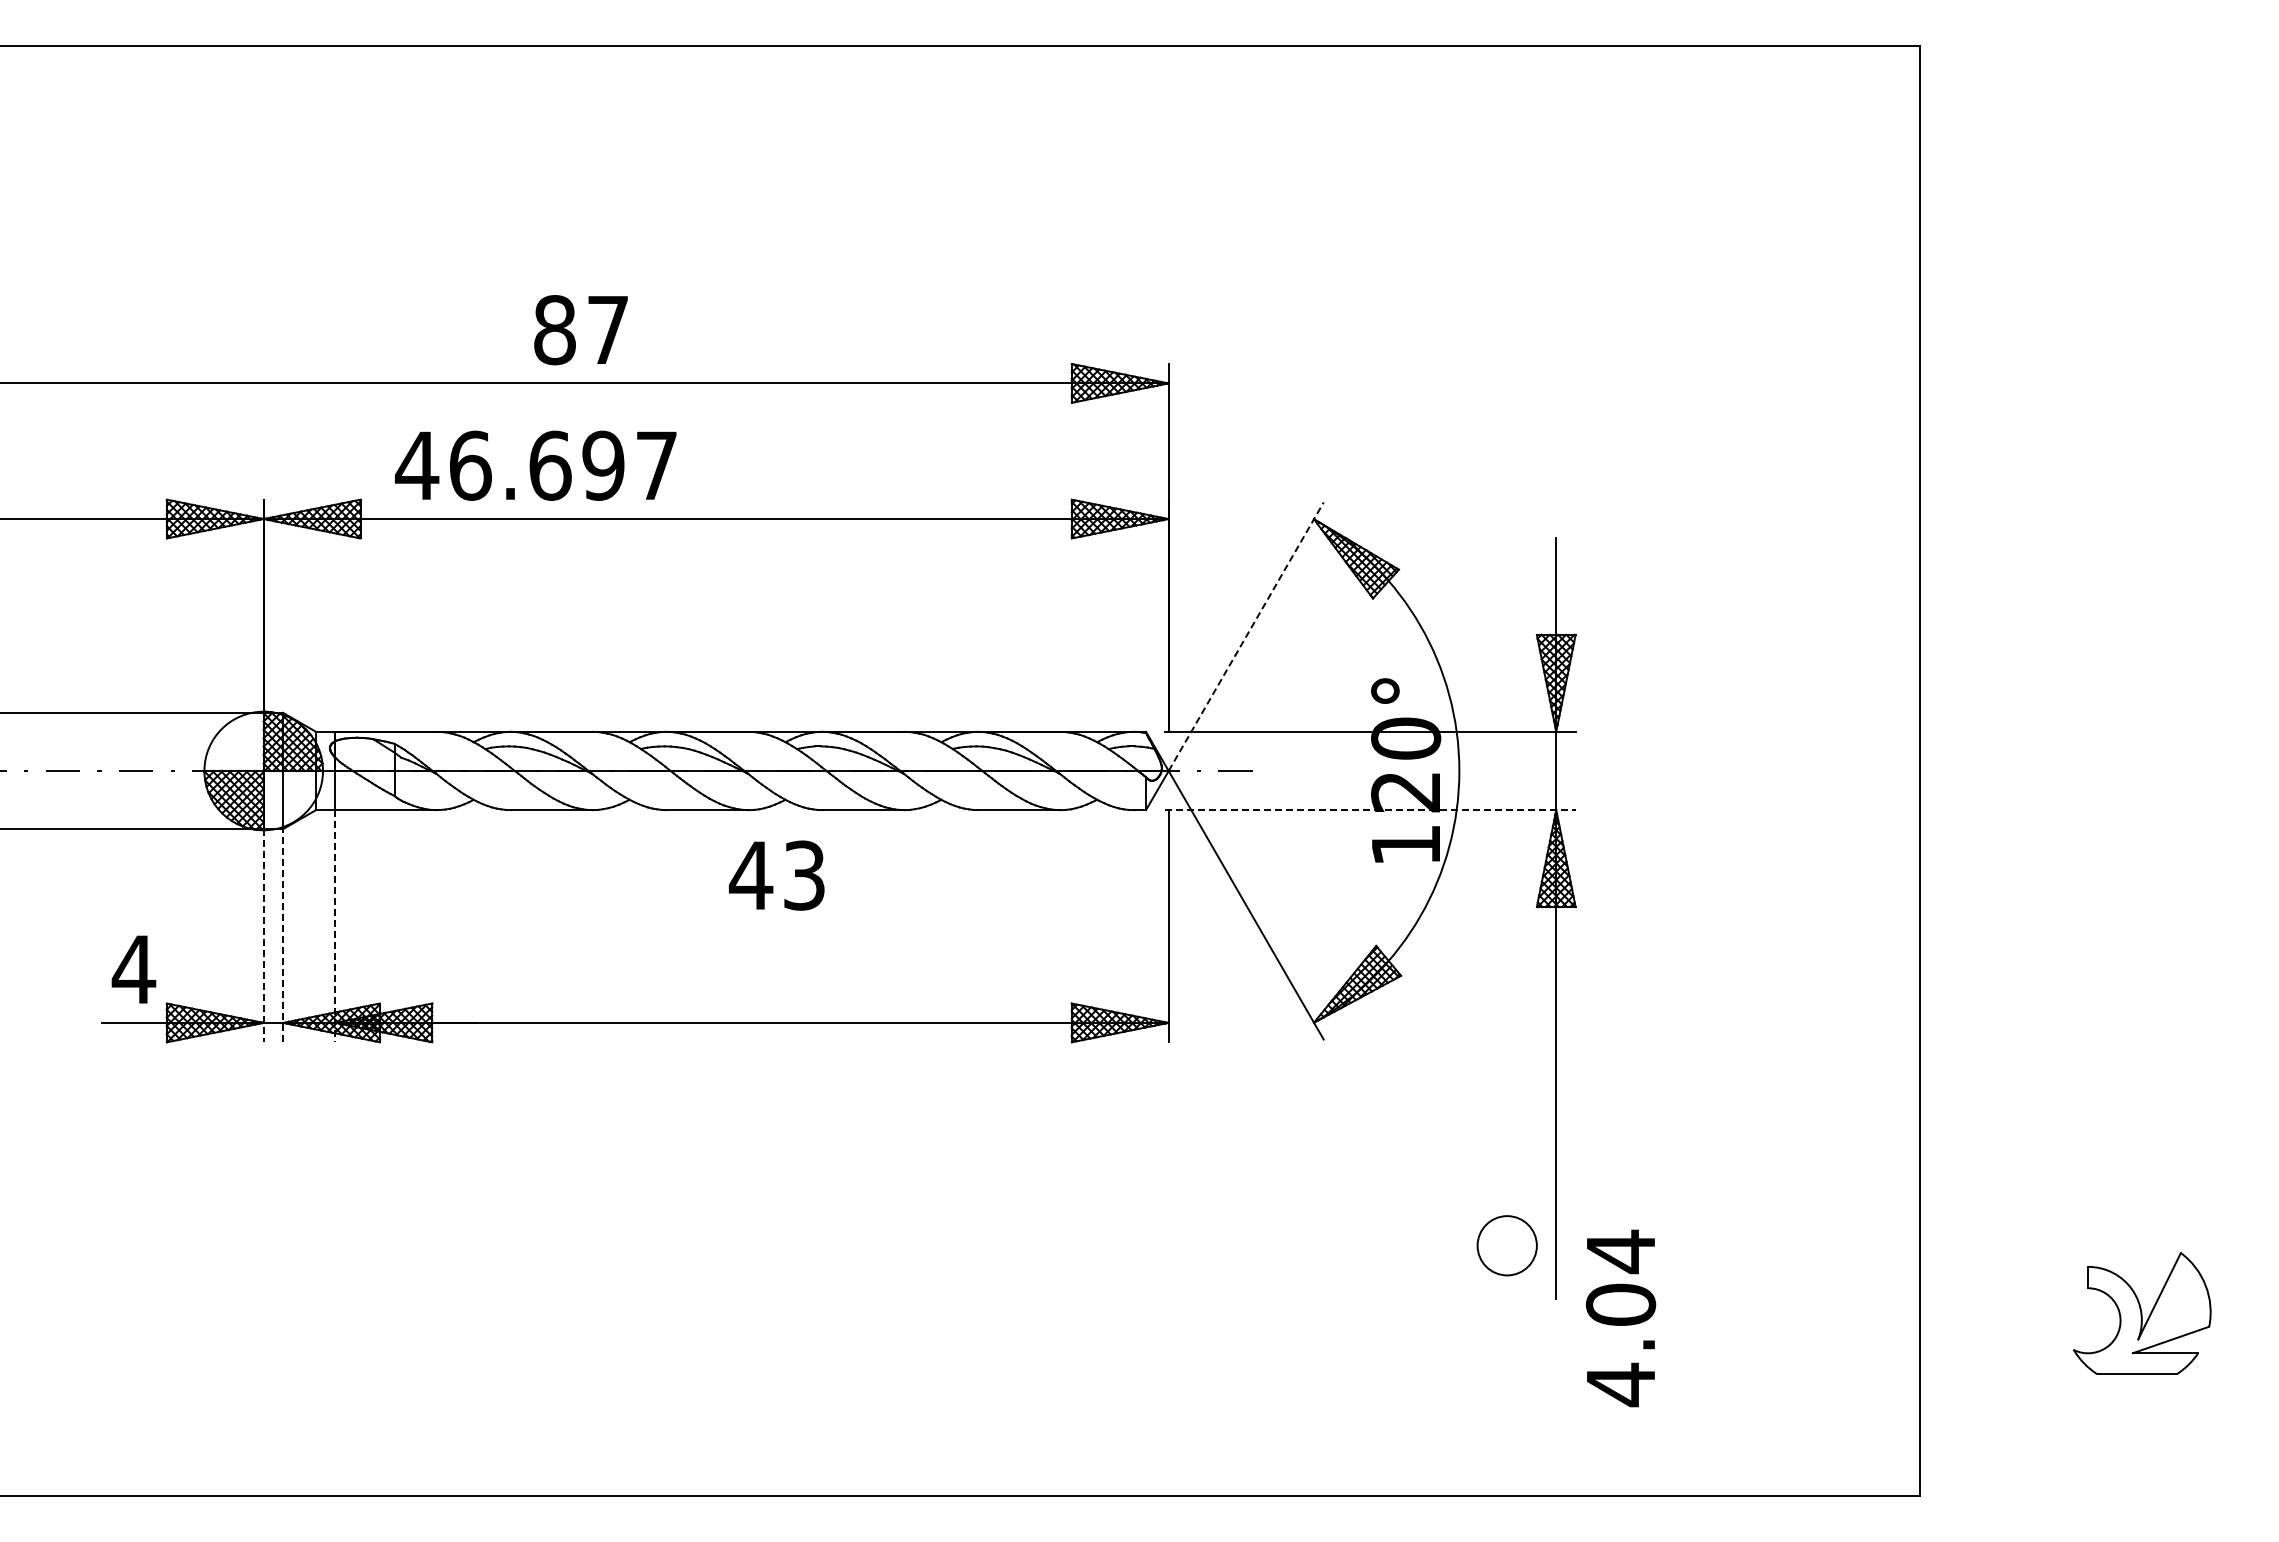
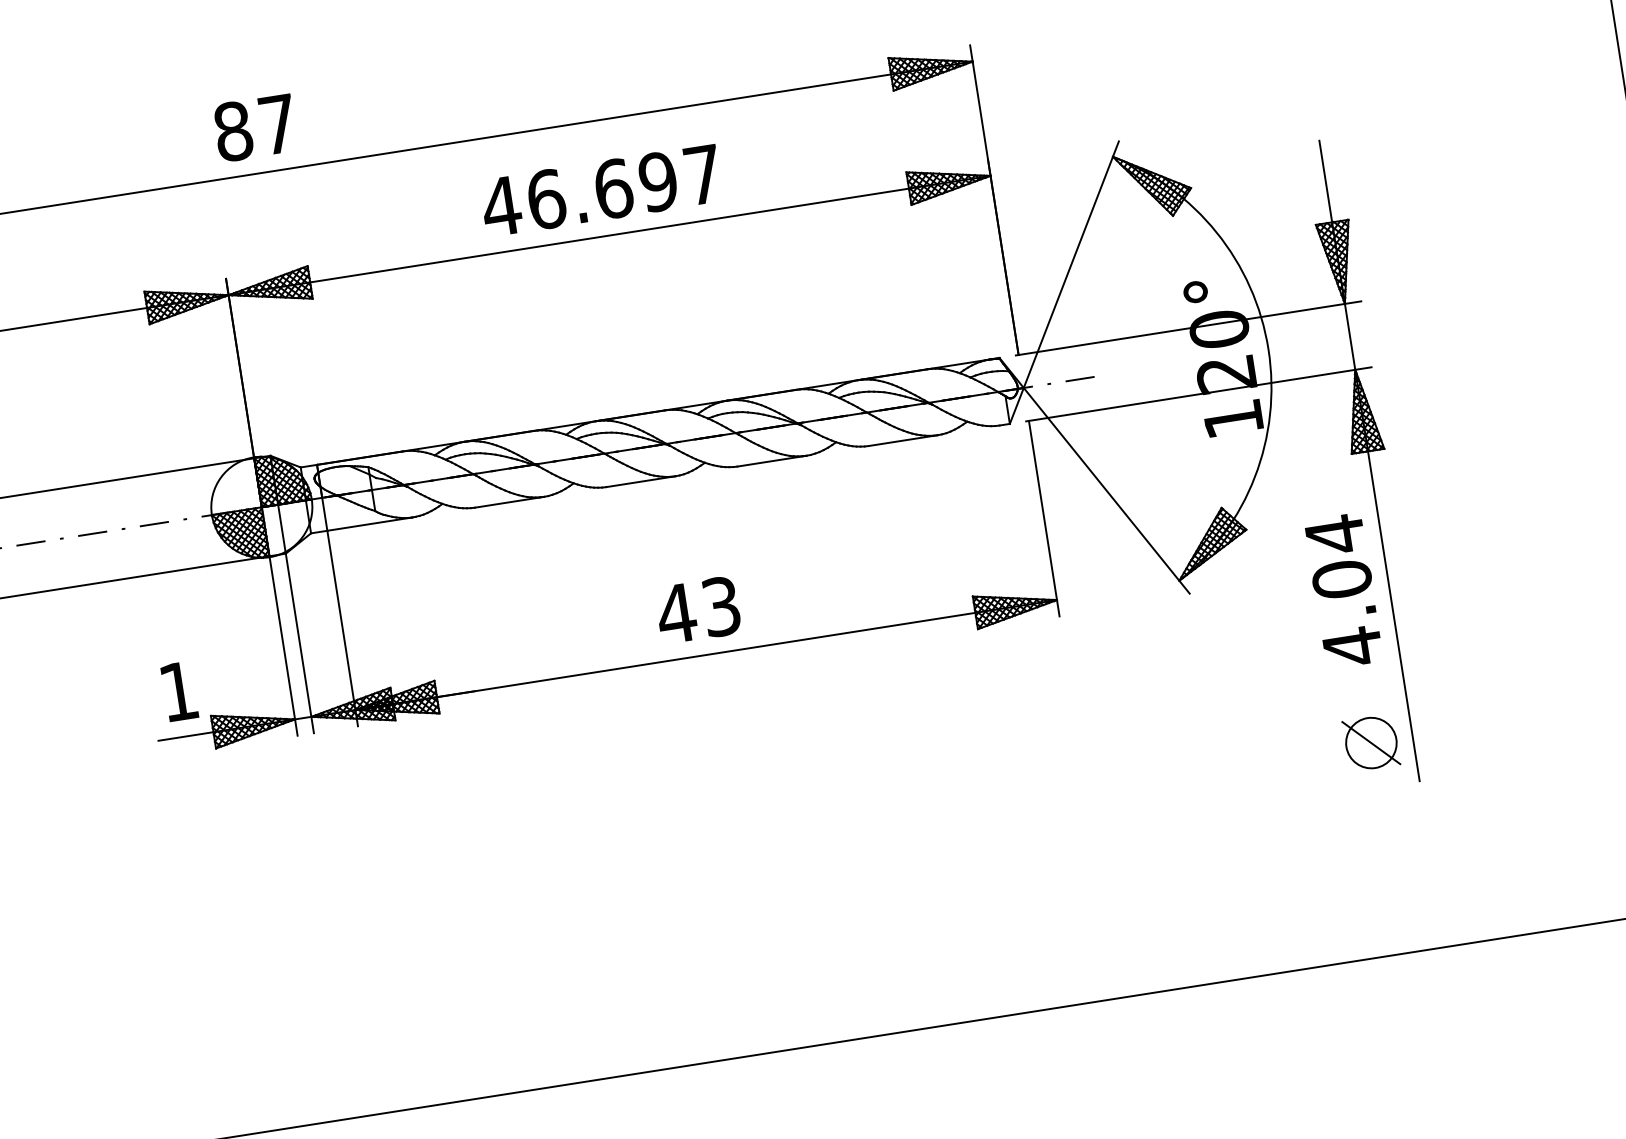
text: (580, 330) -> (254, 128), moved
text: (535, 465) -> (601, 190), moved
line: (1246, 636) -> (1071, 264), dashed -> solid
line: (1371, 810) -> (1199, 394), dashed -> solid
text: (776, 875) -> (697, 610), moved
line: (335, 926) -> (342, 628), dashed -> solid
line: (263, 935) -> (283, 645), dashed -> solid
line: (283, 935) -> (300, 643), dashed -> solid
text: (133, 969) -> (178, 691), 4 -> 1
line: (1506, 1245) -> (1370, 742), added
text: (1620, 1318) -> (1343, 591), moved

